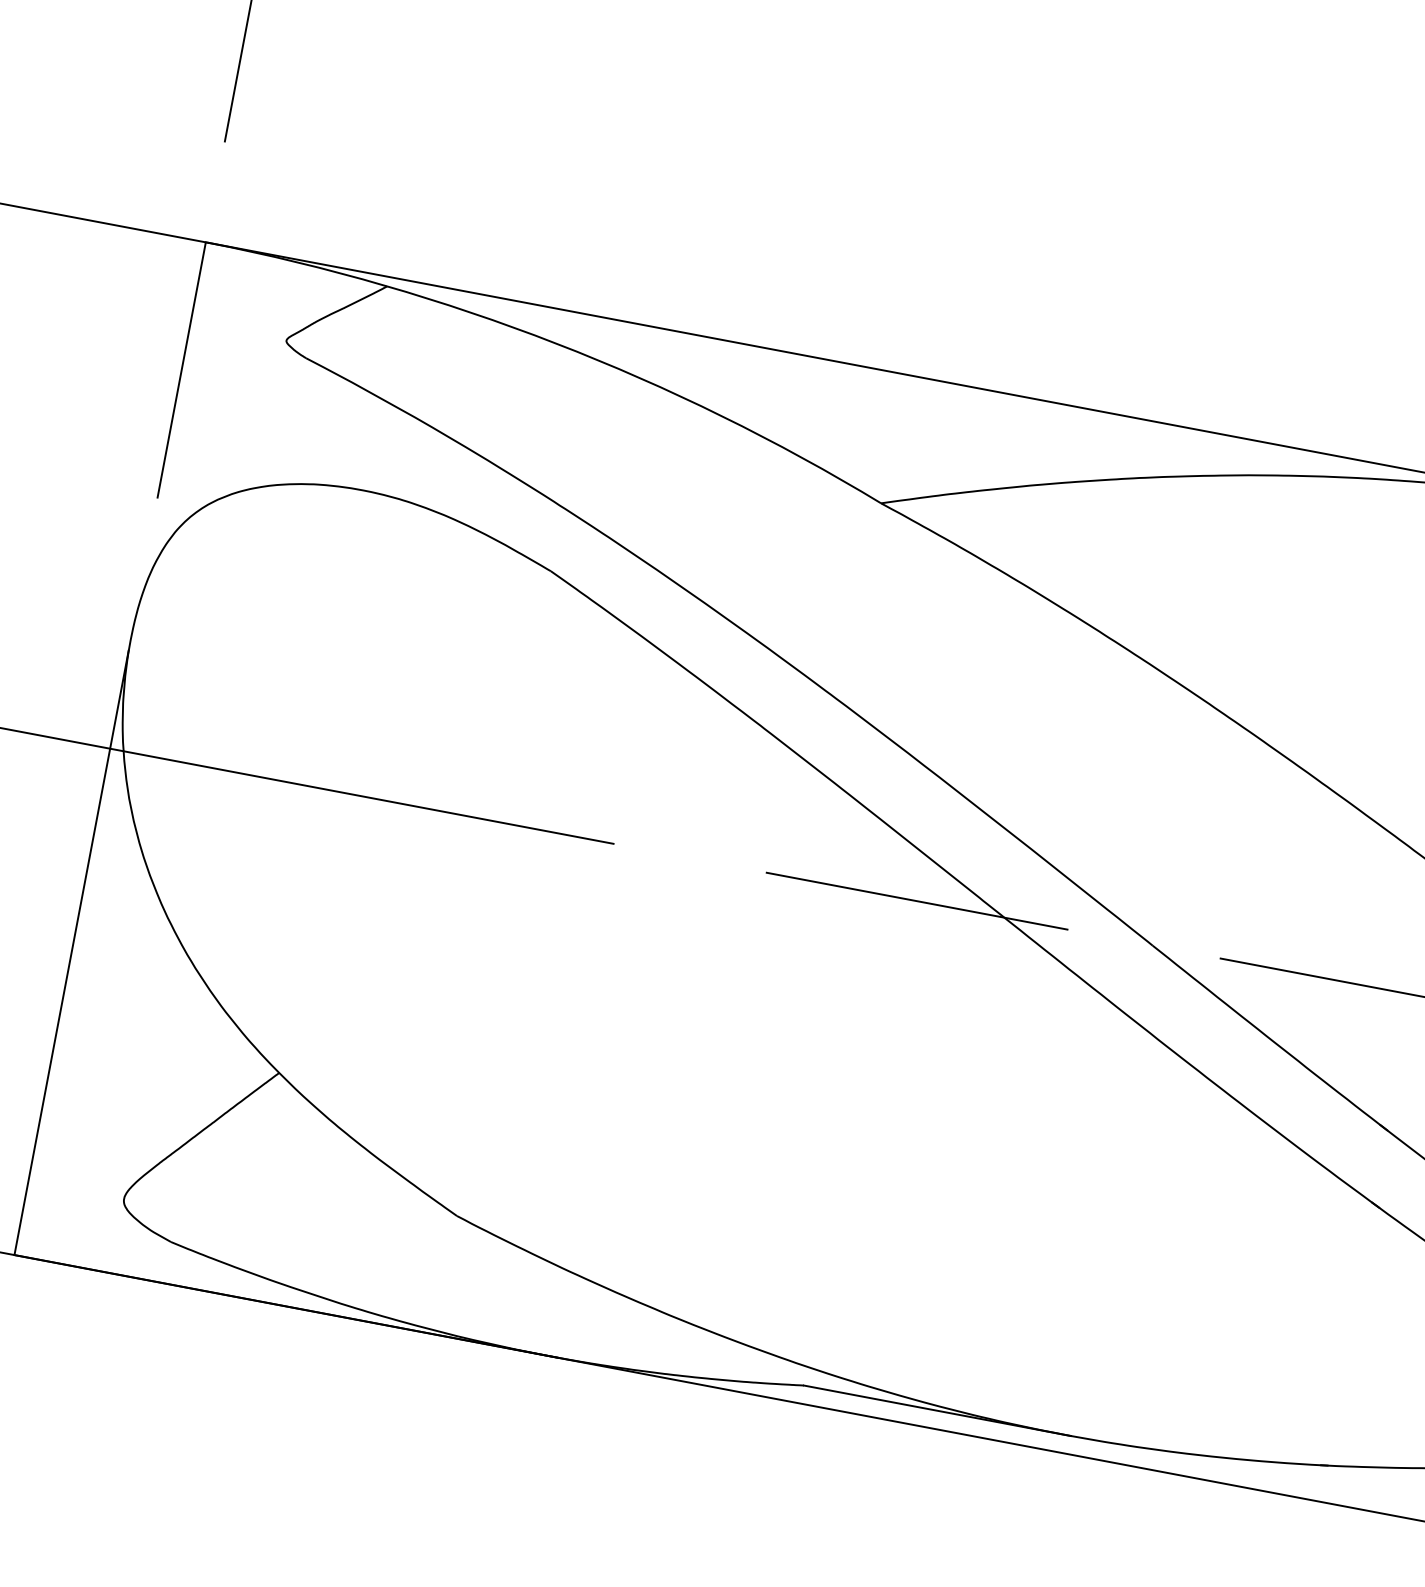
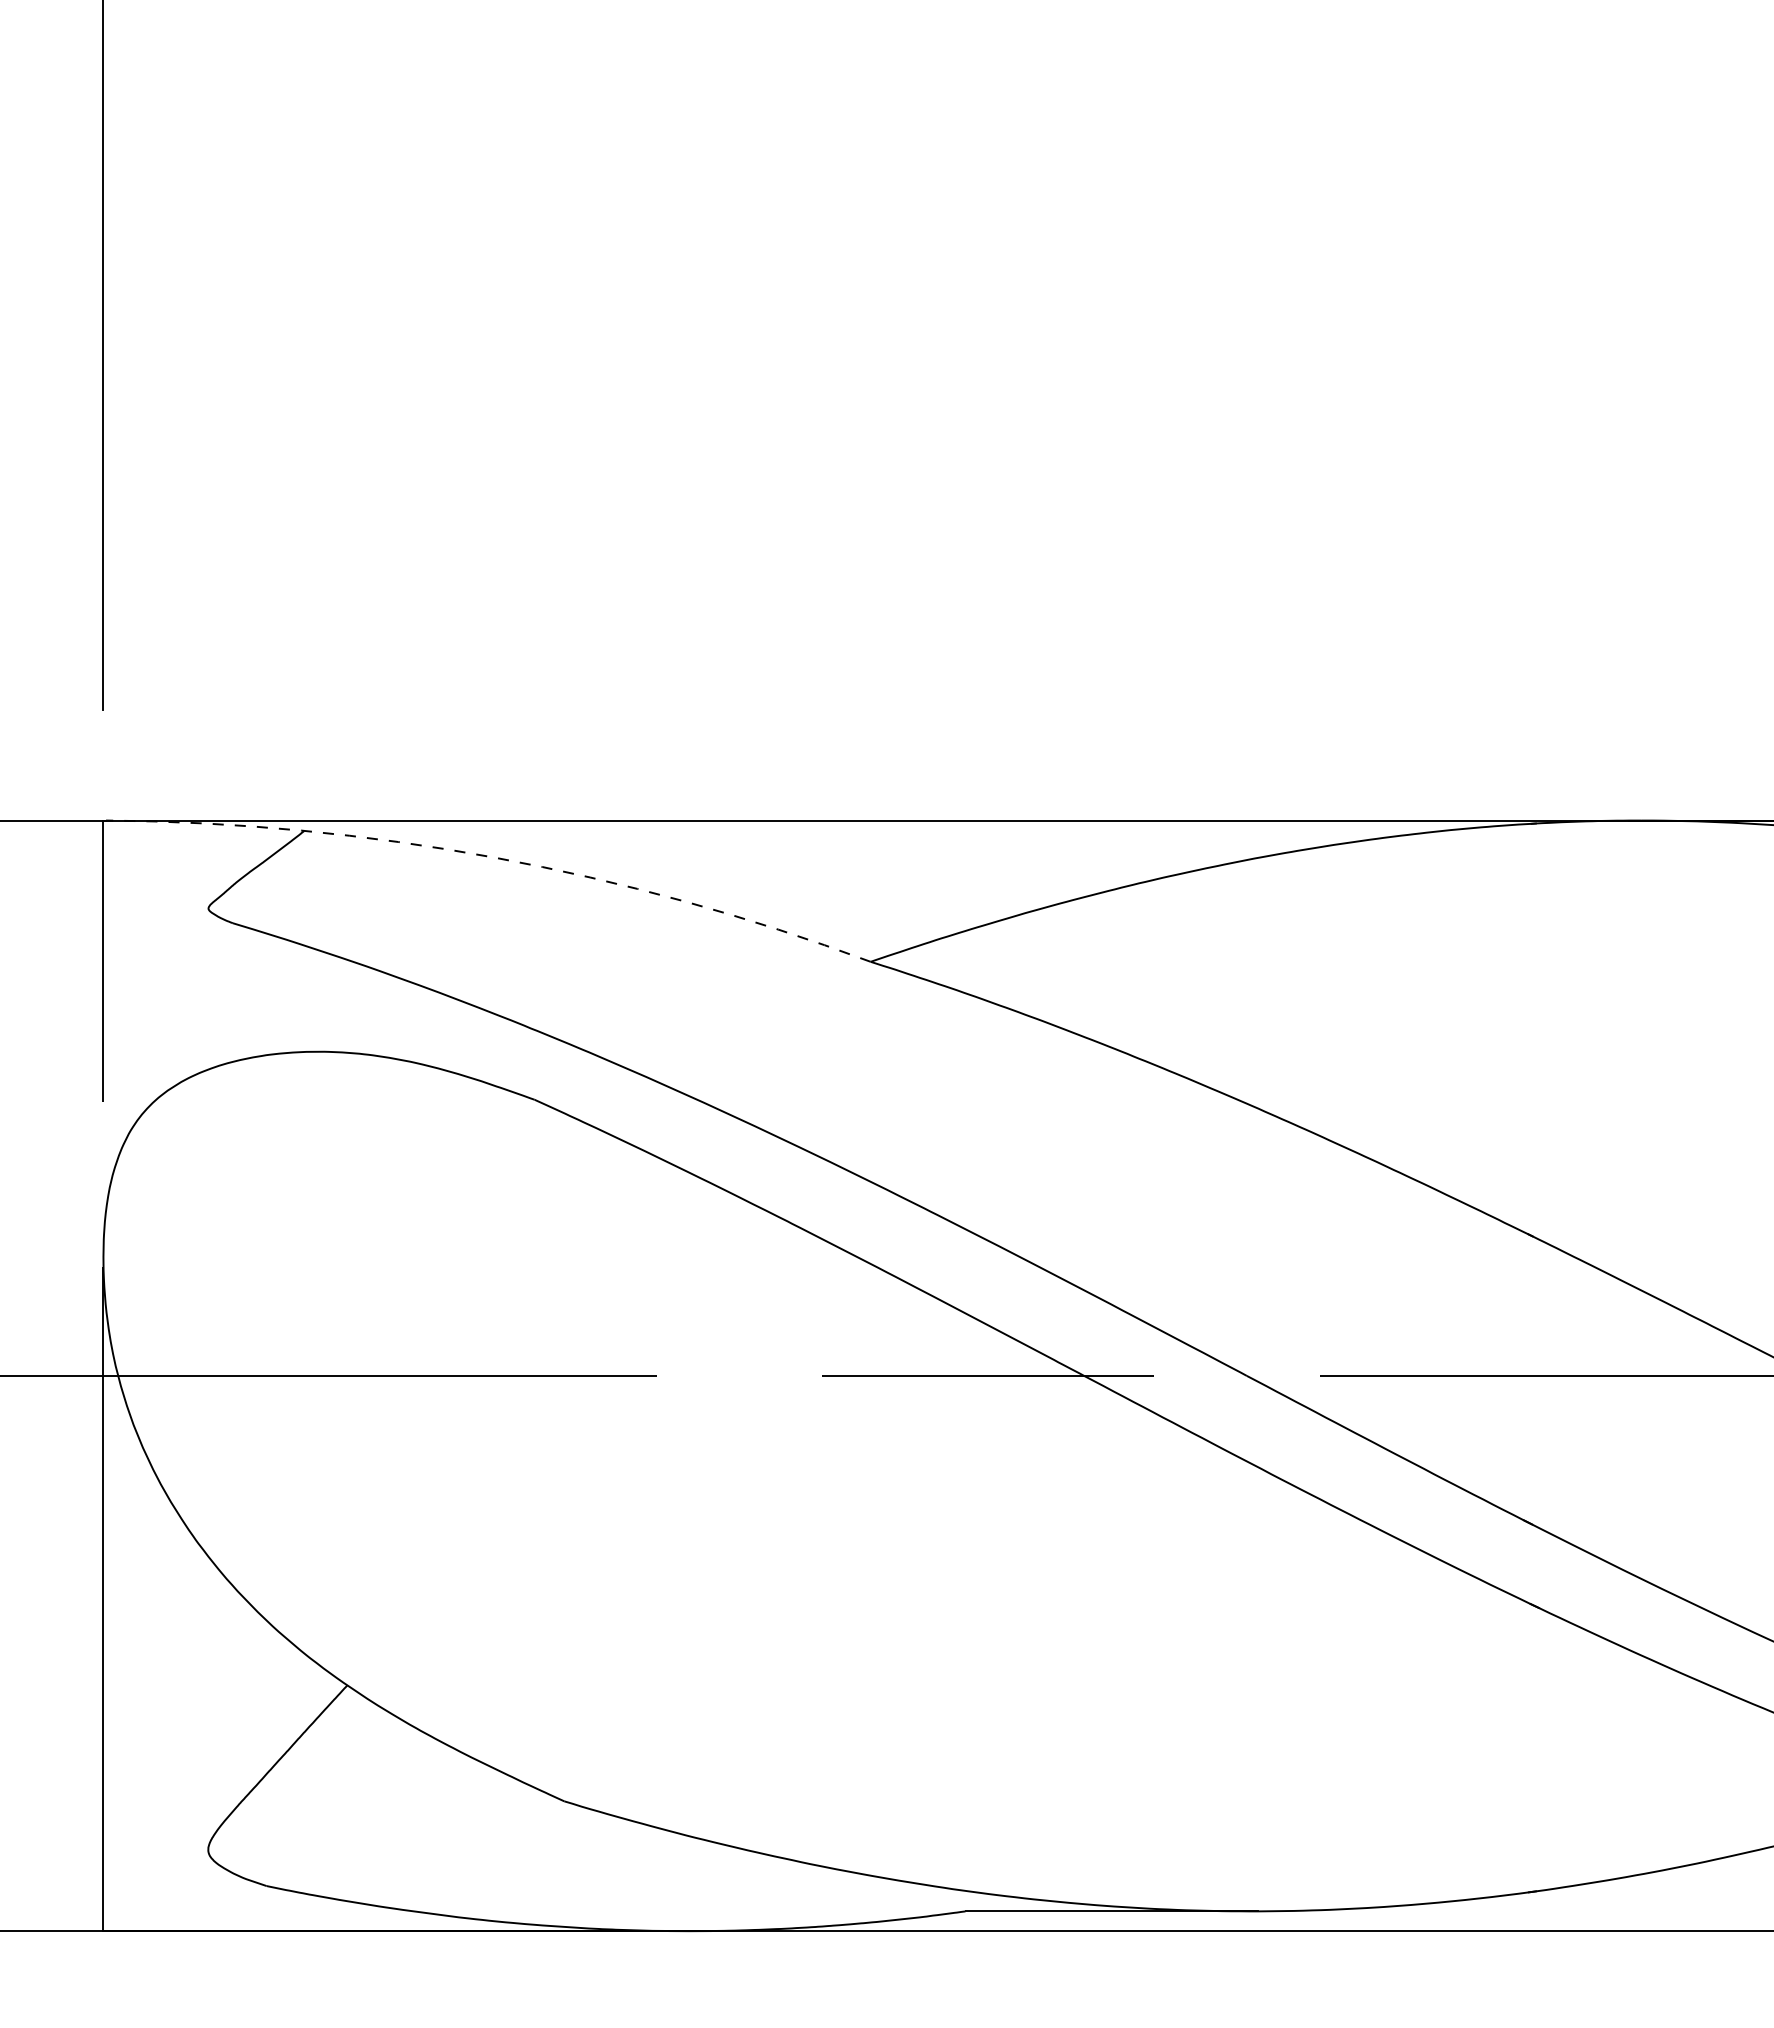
arc: (556, 343) -> (494, 857), solid -> dashed

